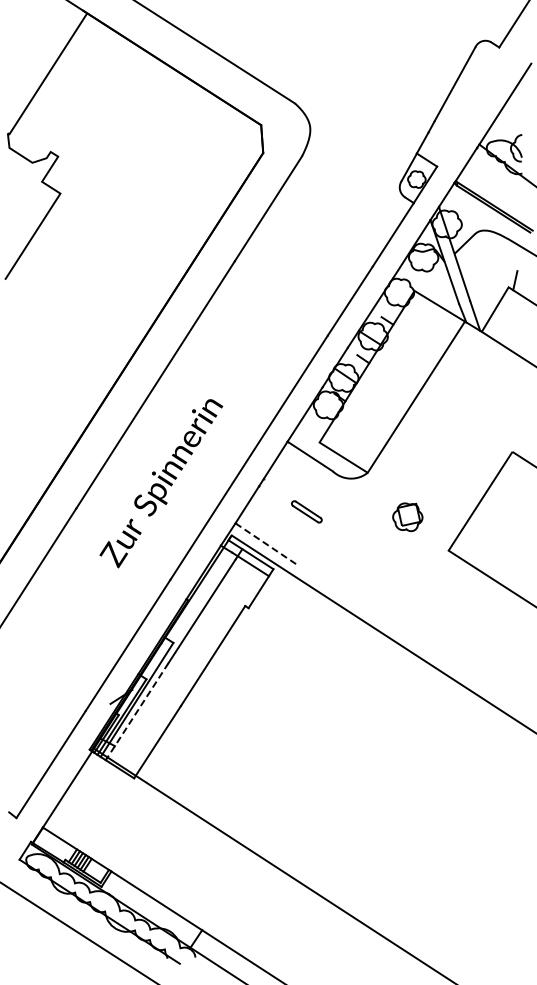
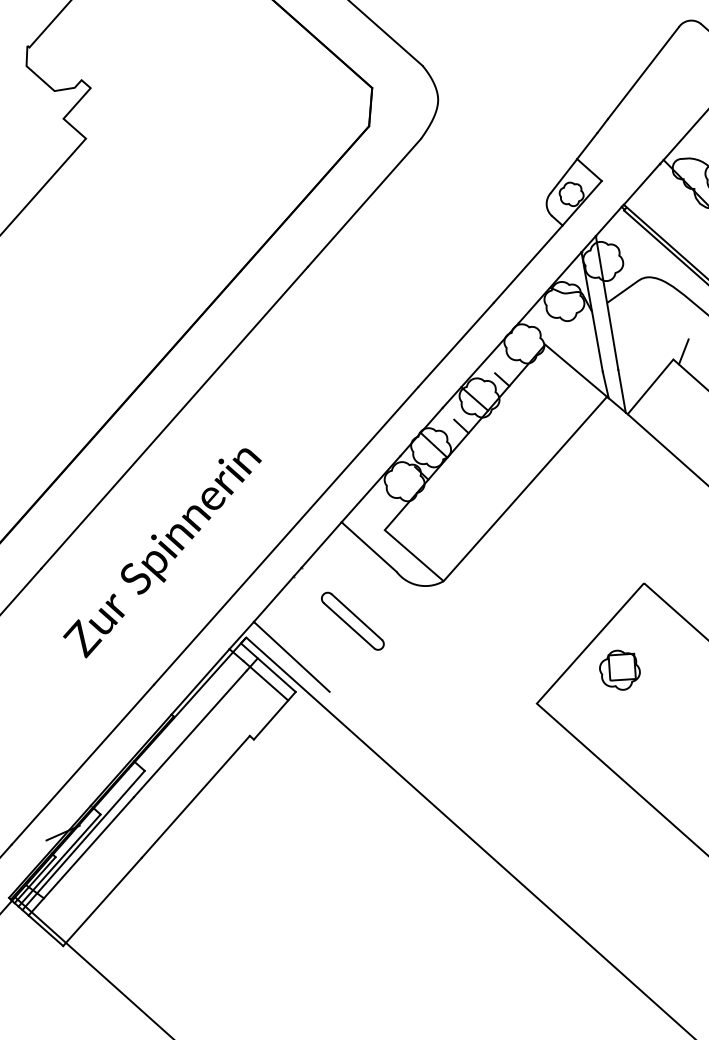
part: (306, 511) -> (352, 620), size x1.67
part: (407, 517) -> (619, 670), moved
line: (266, 544) -> (291, 657), dashed -> solid
line: (137, 711) -> (81, 856), dashed -> solid

